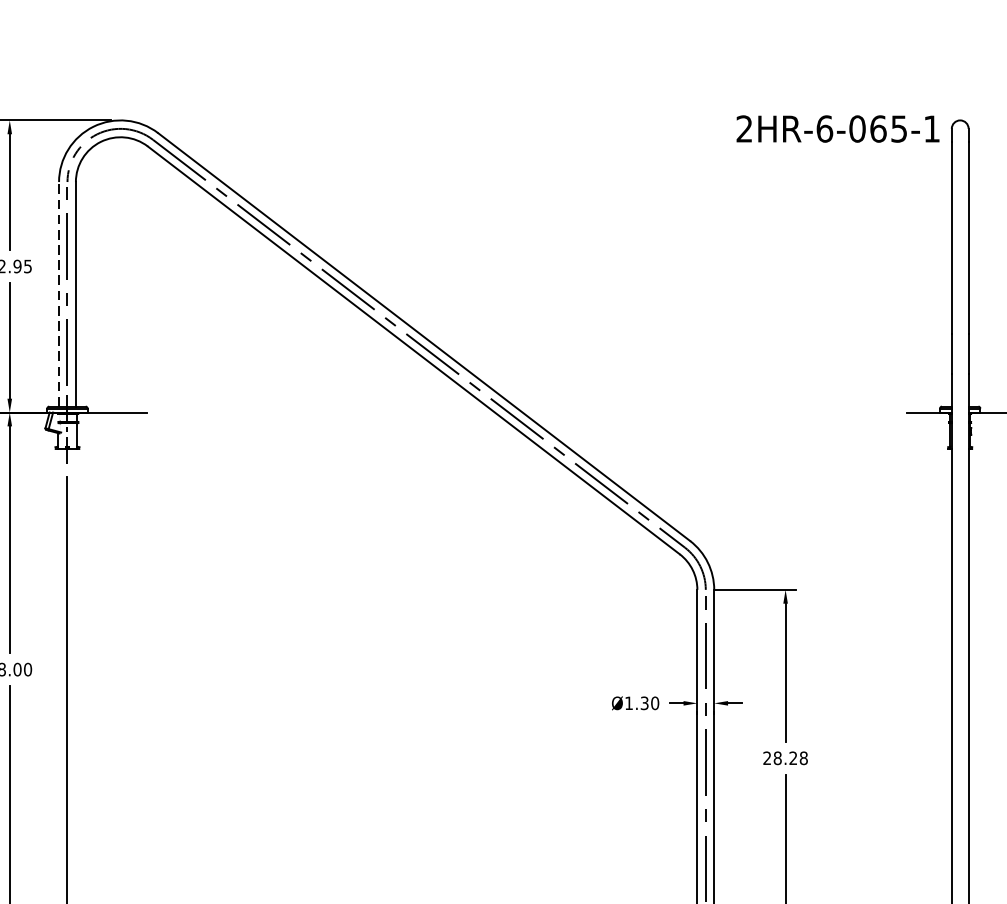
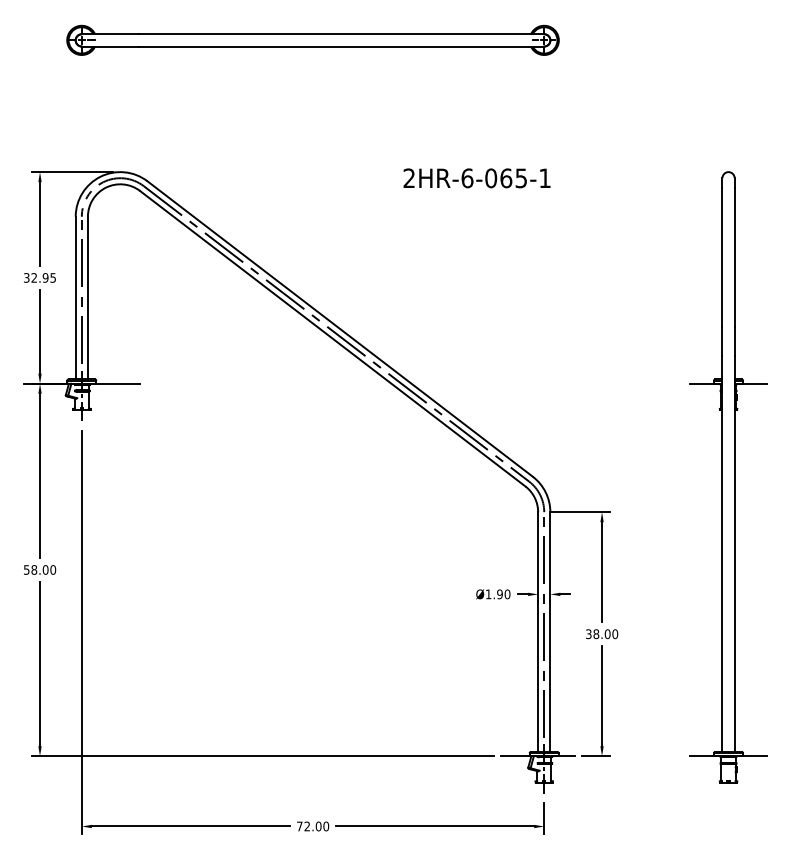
text: (837, 129) -> (476, 178), moved
line: (58, 293) -> (75, 297), dashed -> solid
text: (644, 703) -> (499, 594), Ø1.30 -> Ø1.90
text: (786, 758) -> (602, 634), 28.28 -> 38.00

